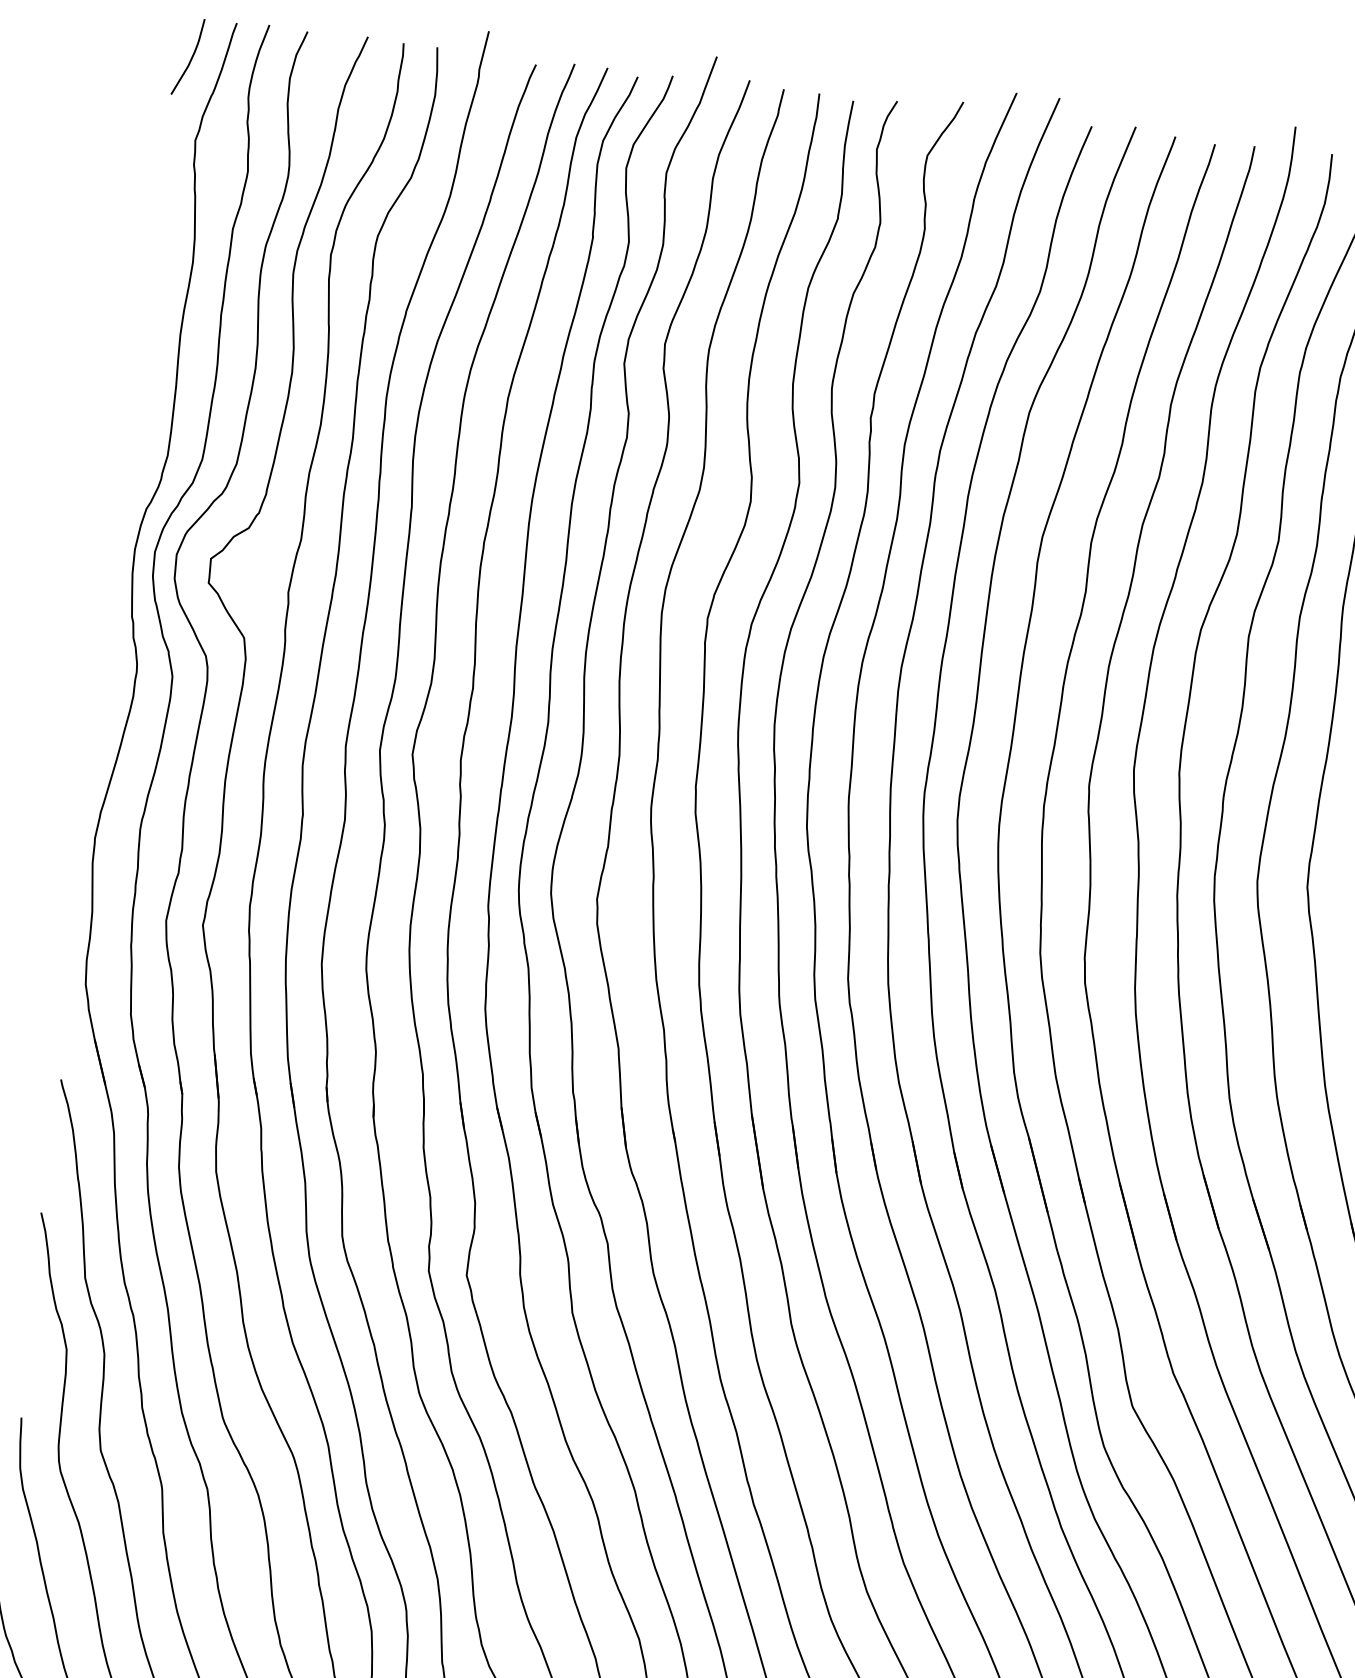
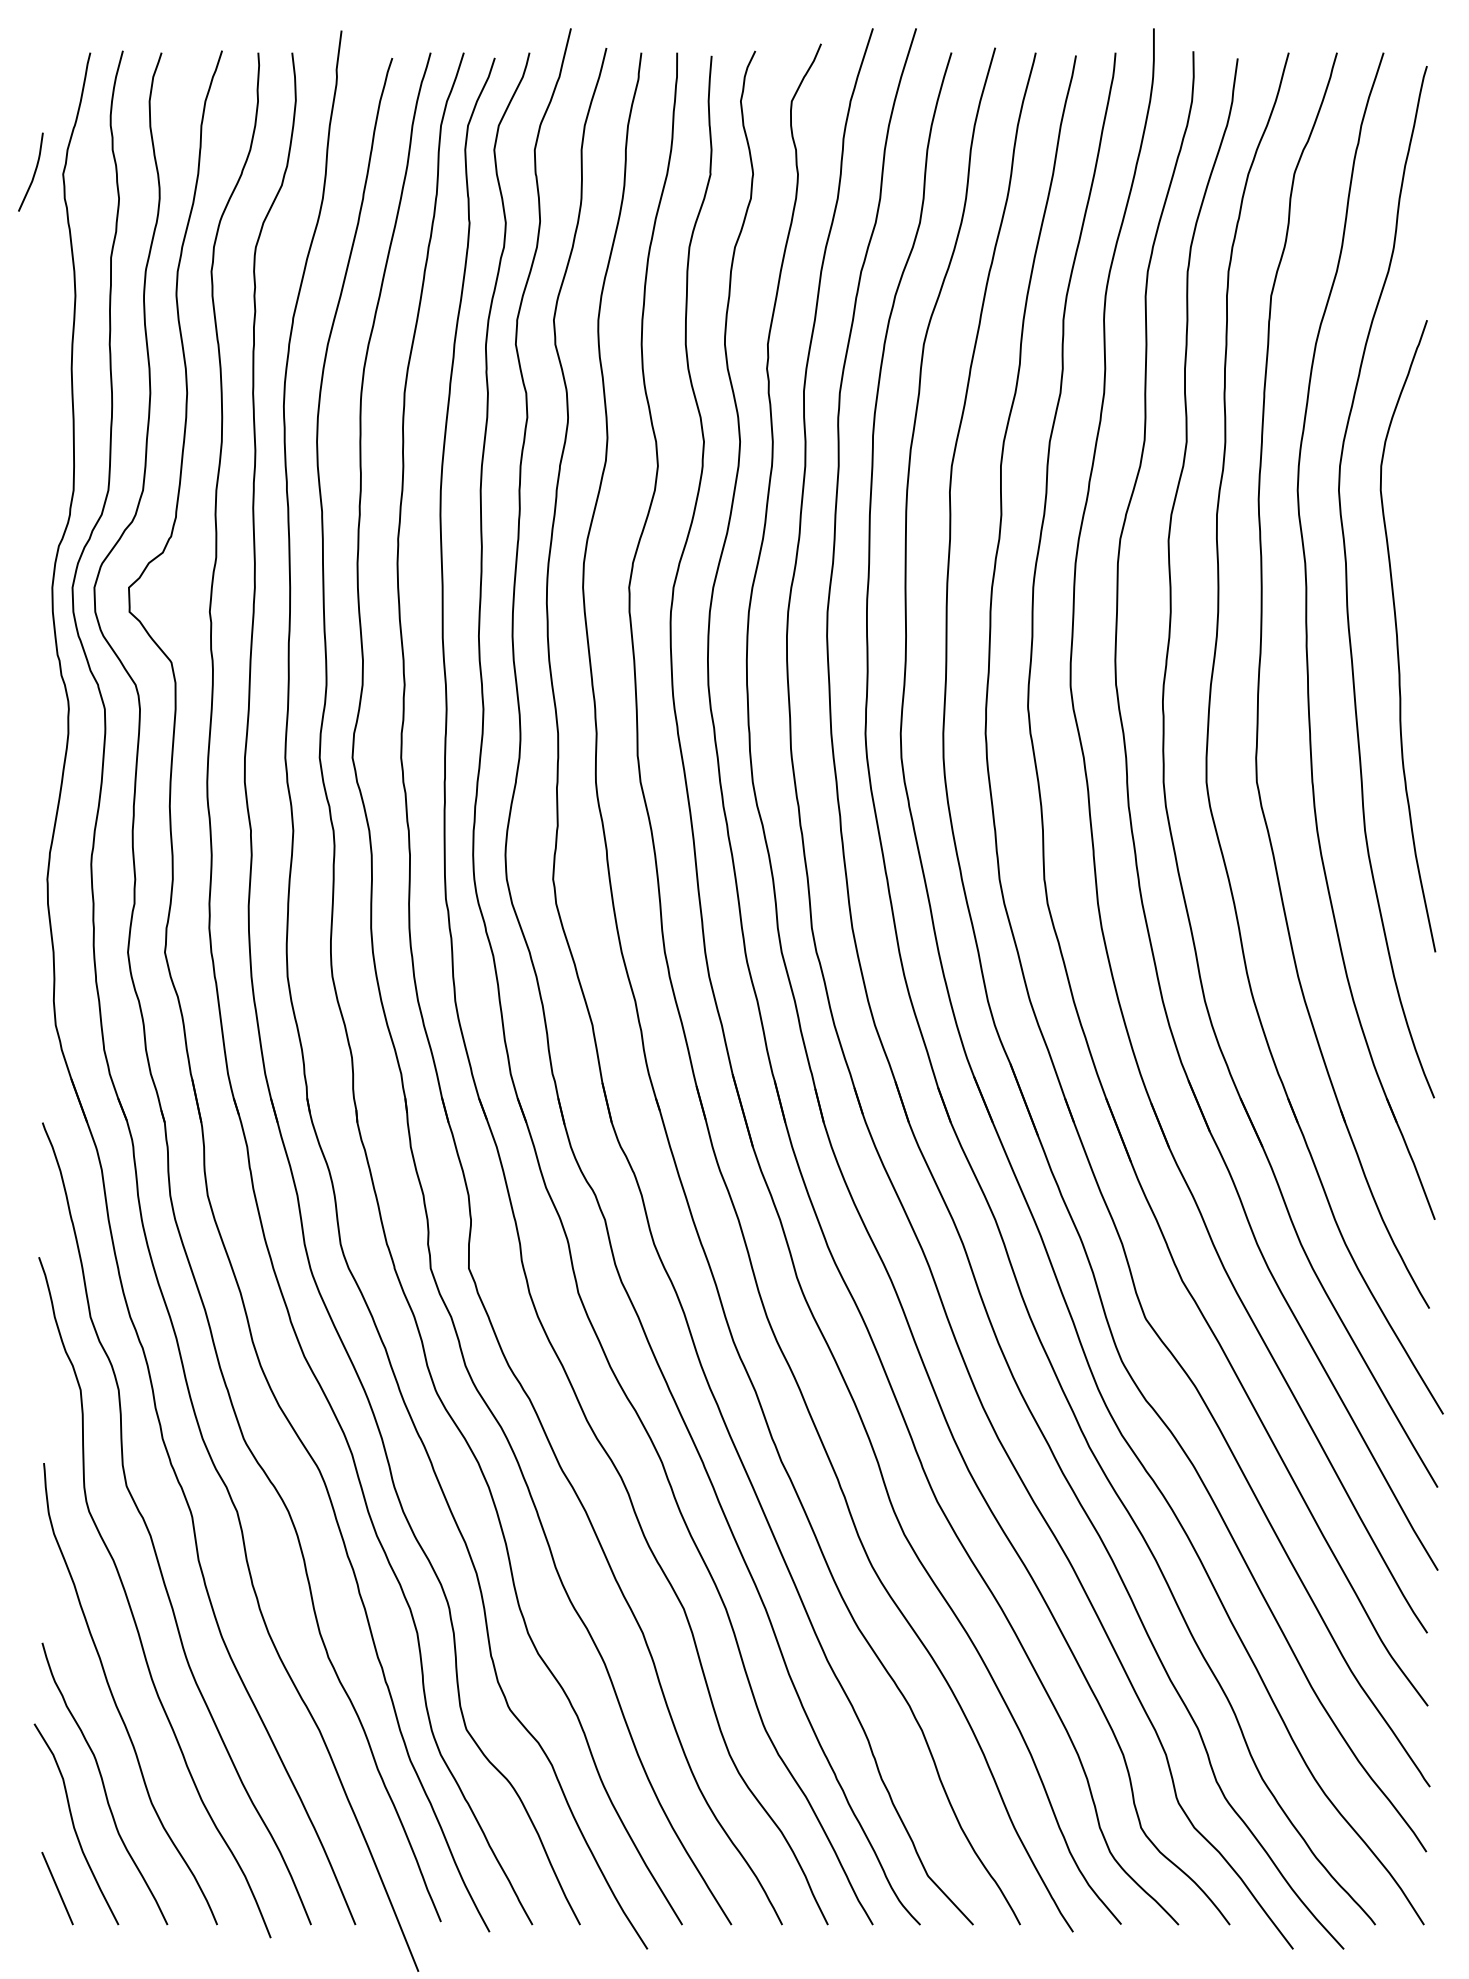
curve: (190, 58) -> (33, 173), moved

